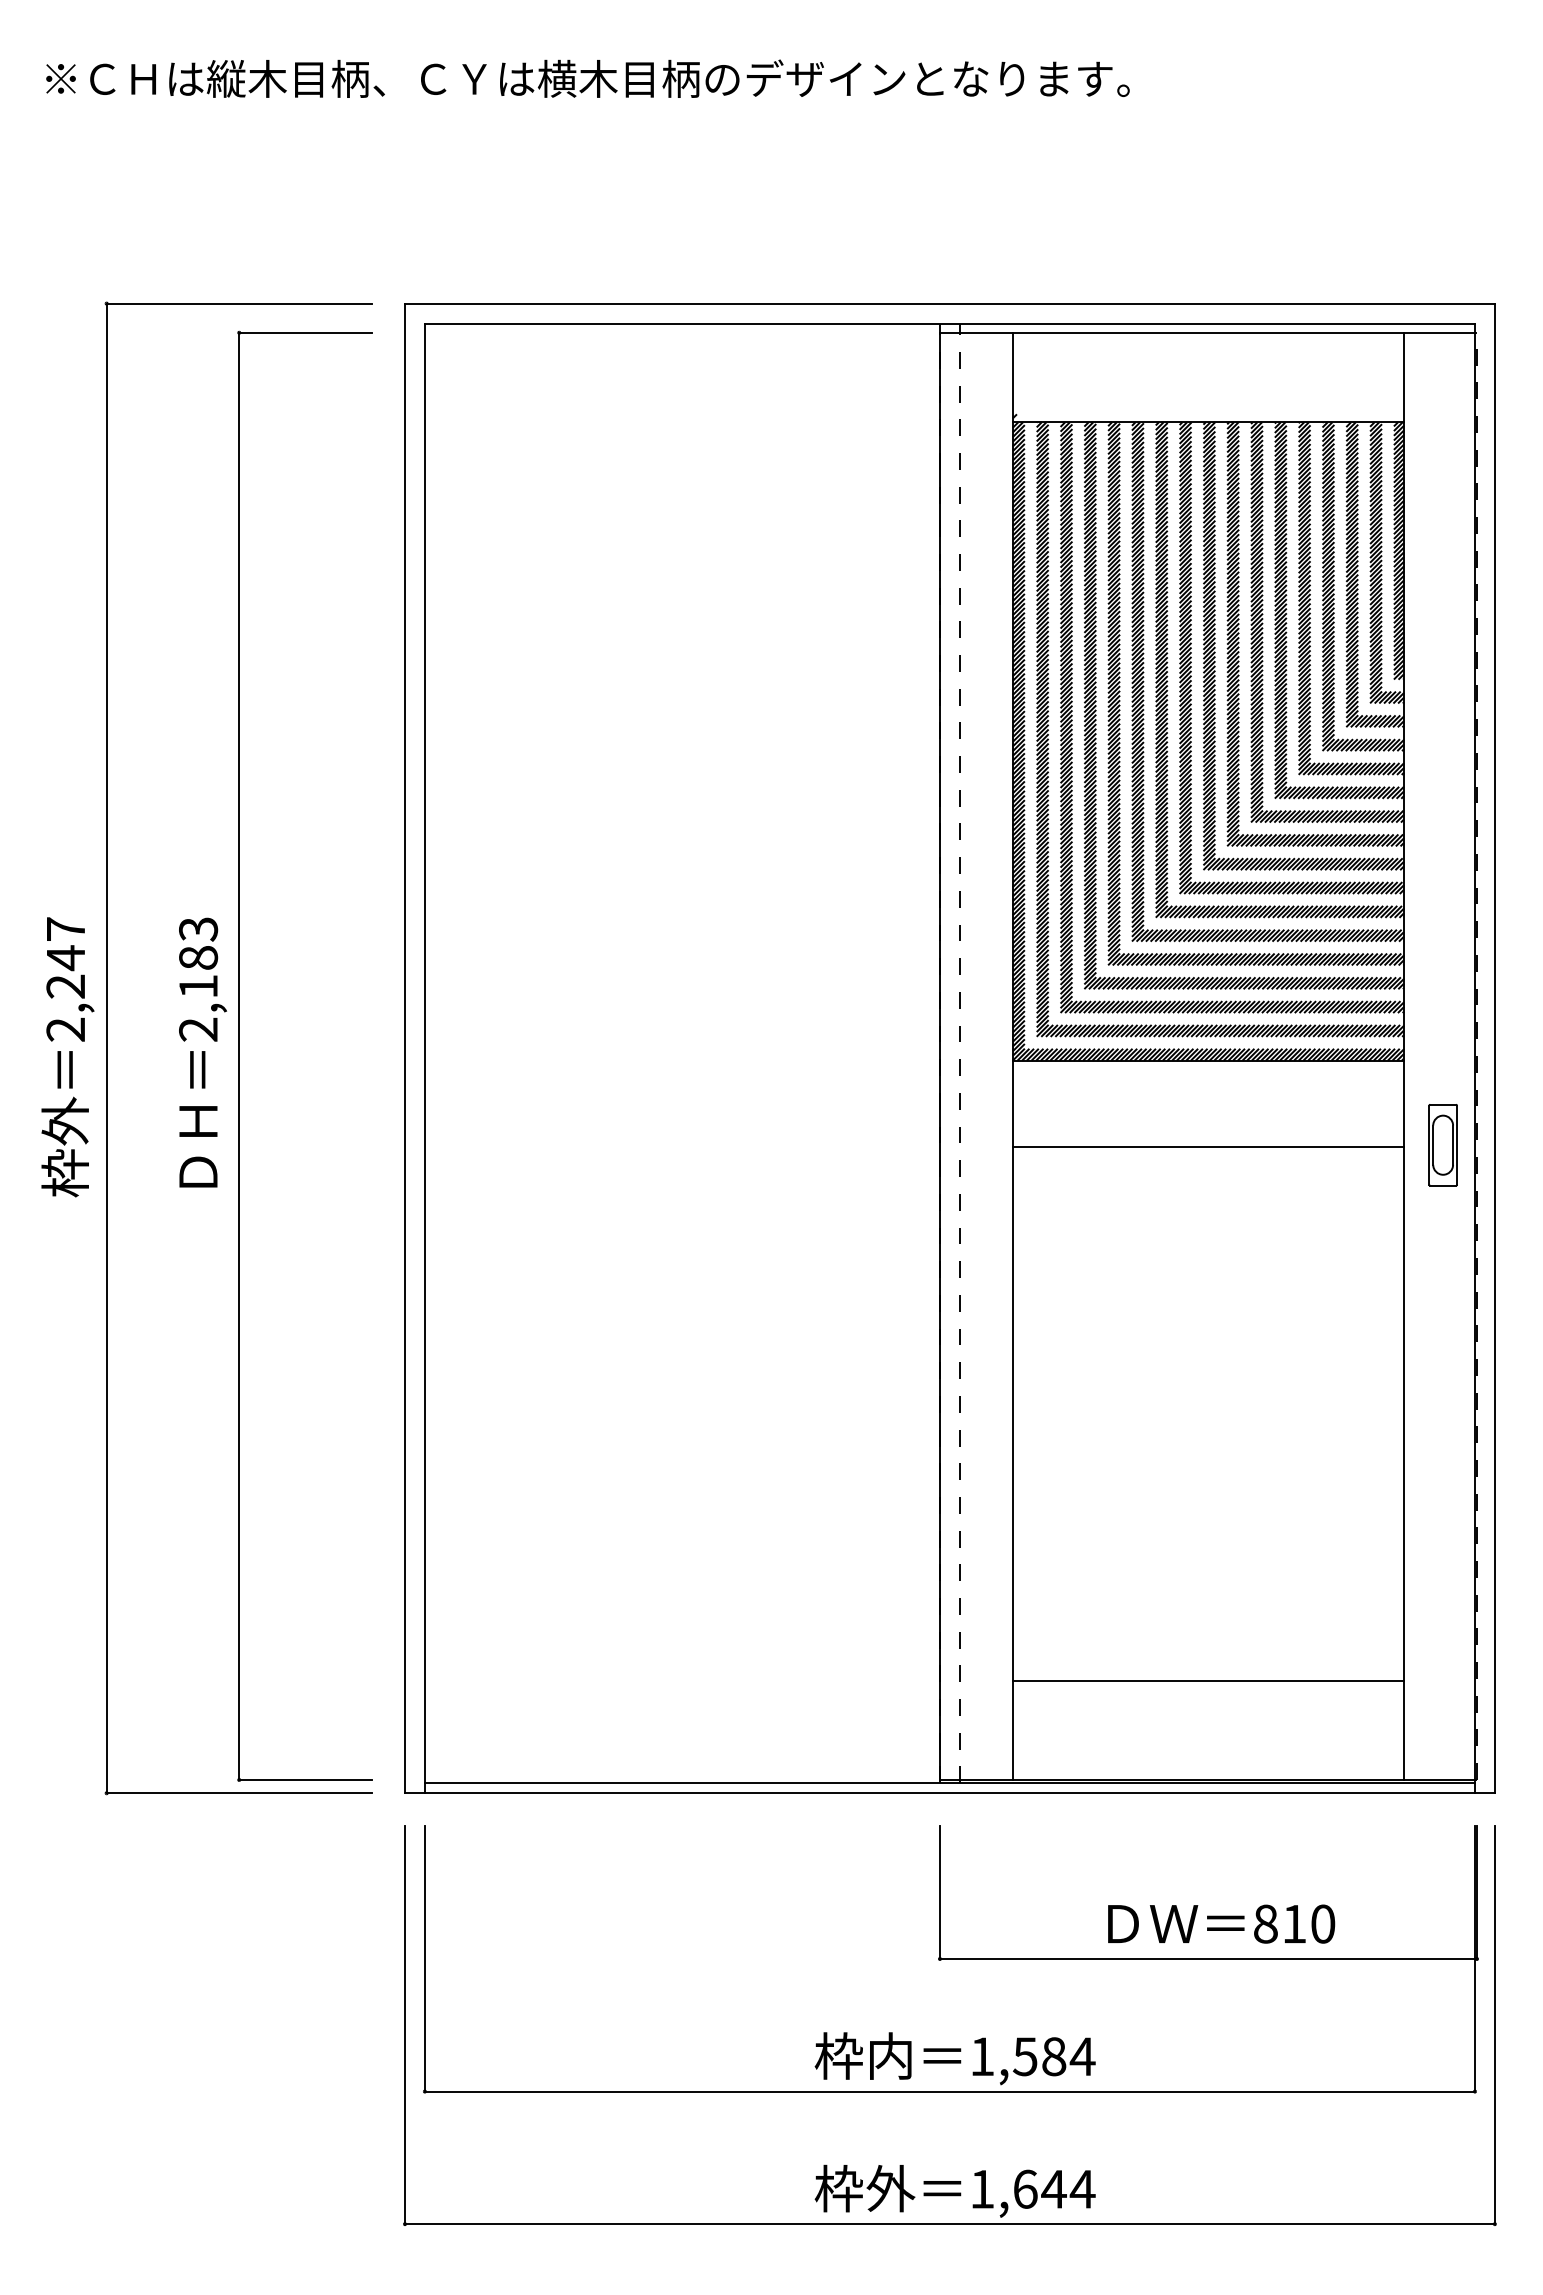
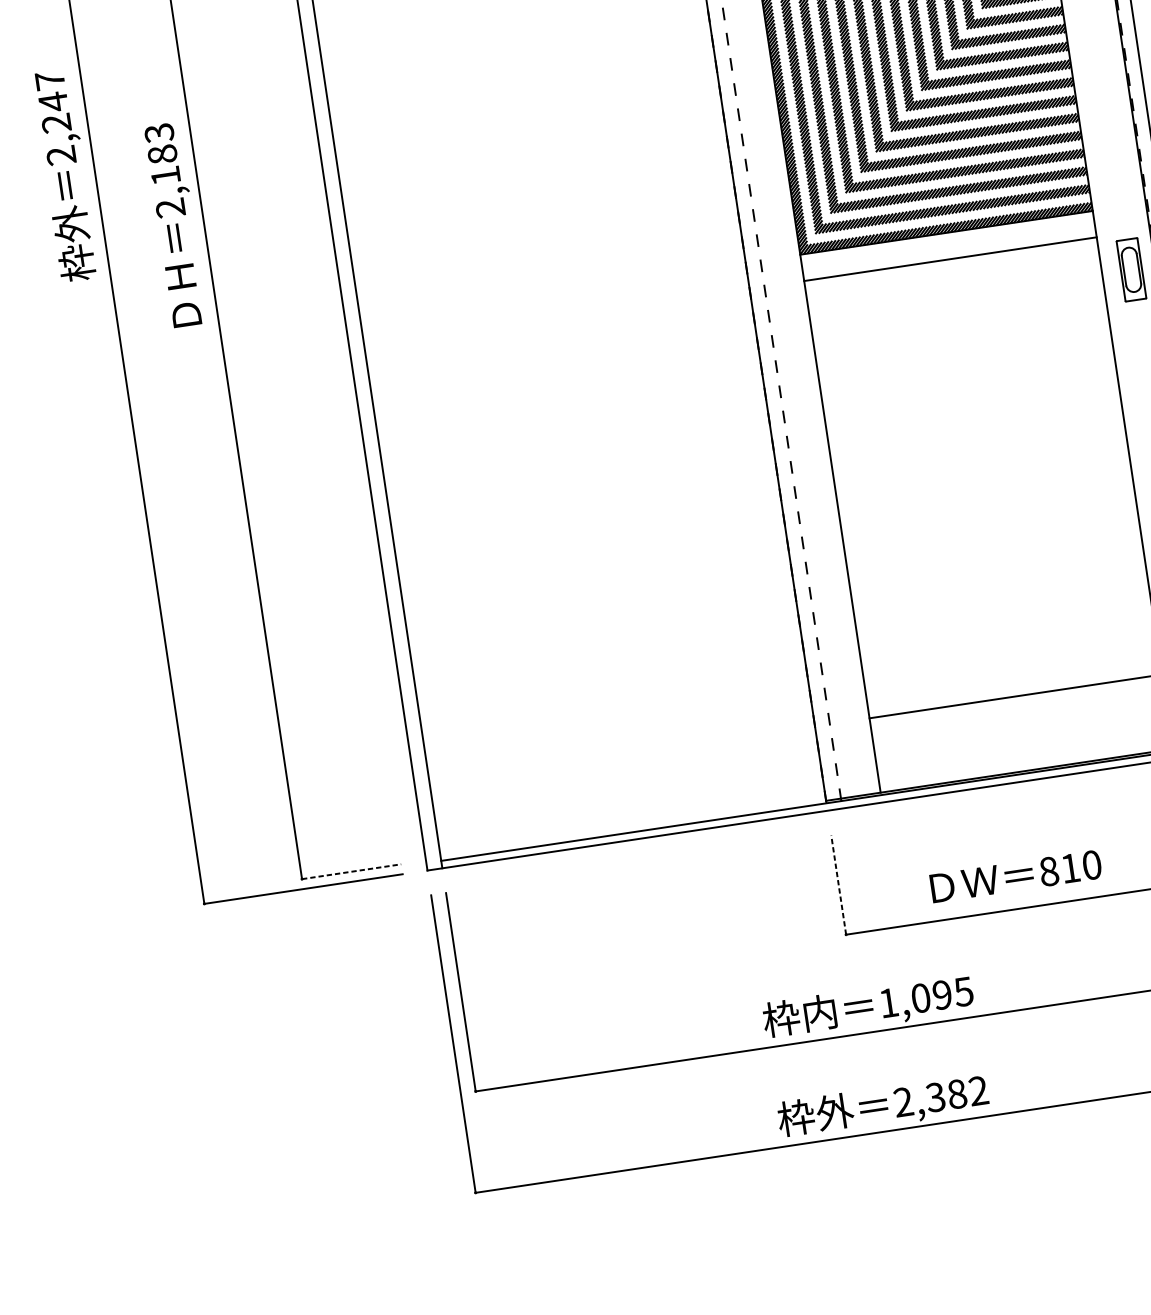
text: (202, 1052) -> (176, 224), moved
text: (67, 1057) -> (65, 176), moved
line: (1208, 1146) -> (950, 258), moved
line: (306, 1779) -> (352, 871), solid -> dashed
line: (939, 1892) -> (838, 885), solid -> dashed
text: (1221, 1923) -> (1015, 876), moved
text: (1053, 2056) -> (941, 994), 1,584 -> 1,095
text: (1032, 2188) -> (940, 1096), 1,644 -> 2,382

